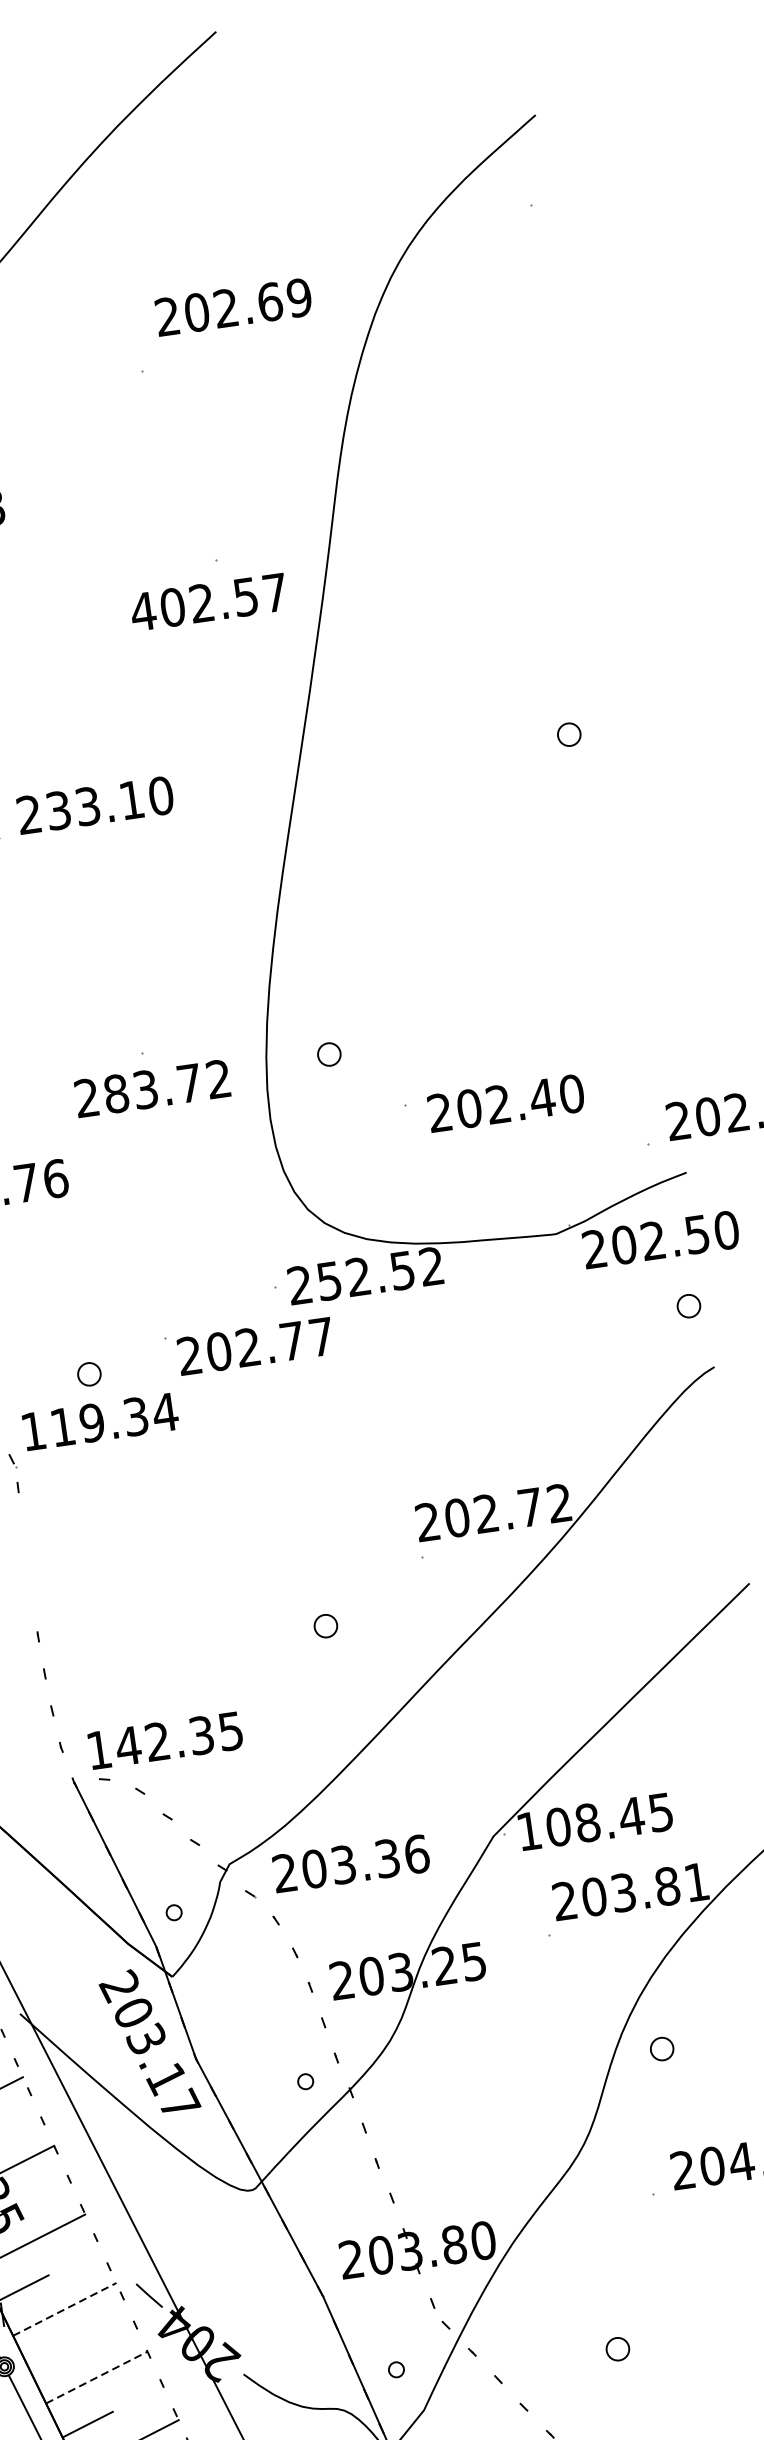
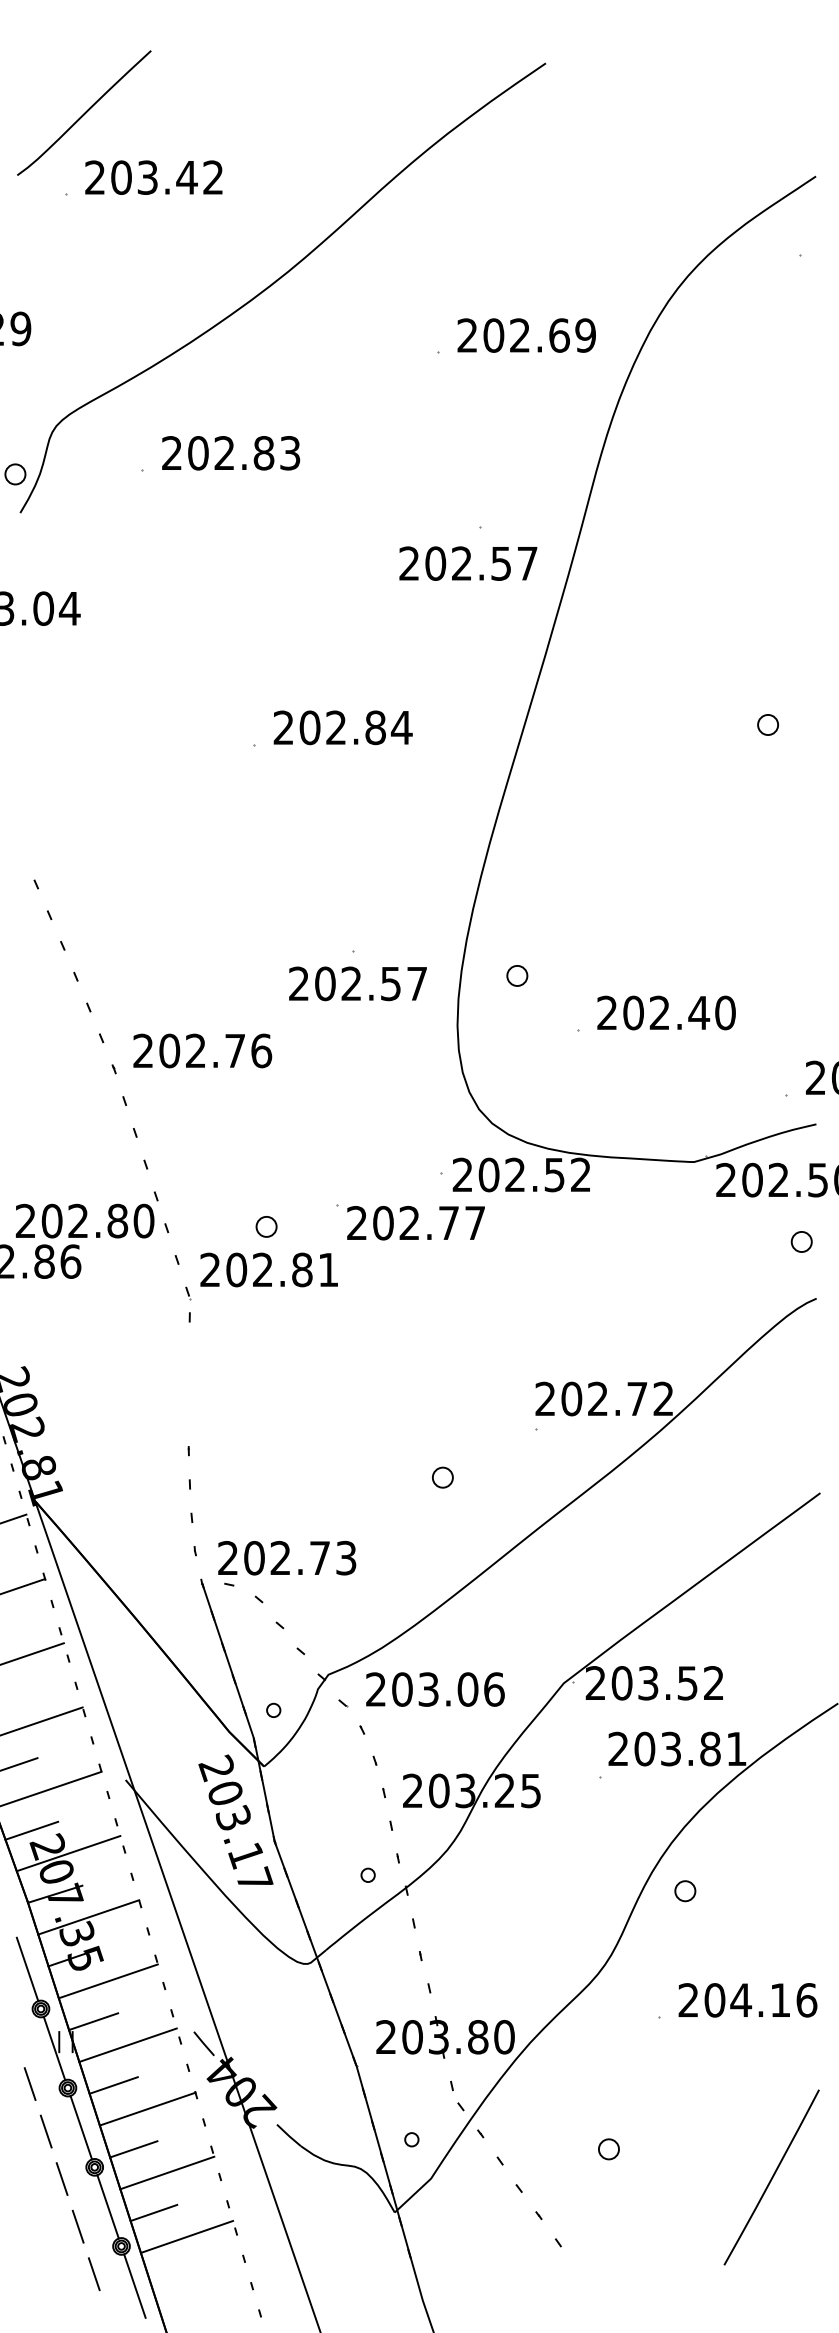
text: (233, 307) -> (526, 335), moved
text: (143, 611) -> (409, 563), 402.57 -> 202.57
text: (109, 803) -> (355, 727), 233.10 -> 202.84
text: (166, 1086) -> (370, 983), 283.72 -> 202.57
text: (506, 1102) -> (666, 1012), moved
text: (328, 1280) -> (488, 1174), 252.52 -> 202.52
text: (99, 1421) -> (269, 1269), 119.34 -> 202.81
text: (165, 1739) -> (287, 1557), 142.35 -> 202.73
text: (594, 1822) -> (654, 1683), 108.45 -> 203.52
text: (387, 1858) -> (467, 1689), 203.36 -> 203.06
line: (65, 2309) -> (128, 2045), dashed -> solid
line: (54, 2356) -> (113, 2085), added
line: (96, 2378) -> (147, 2109), dashed -> solid

